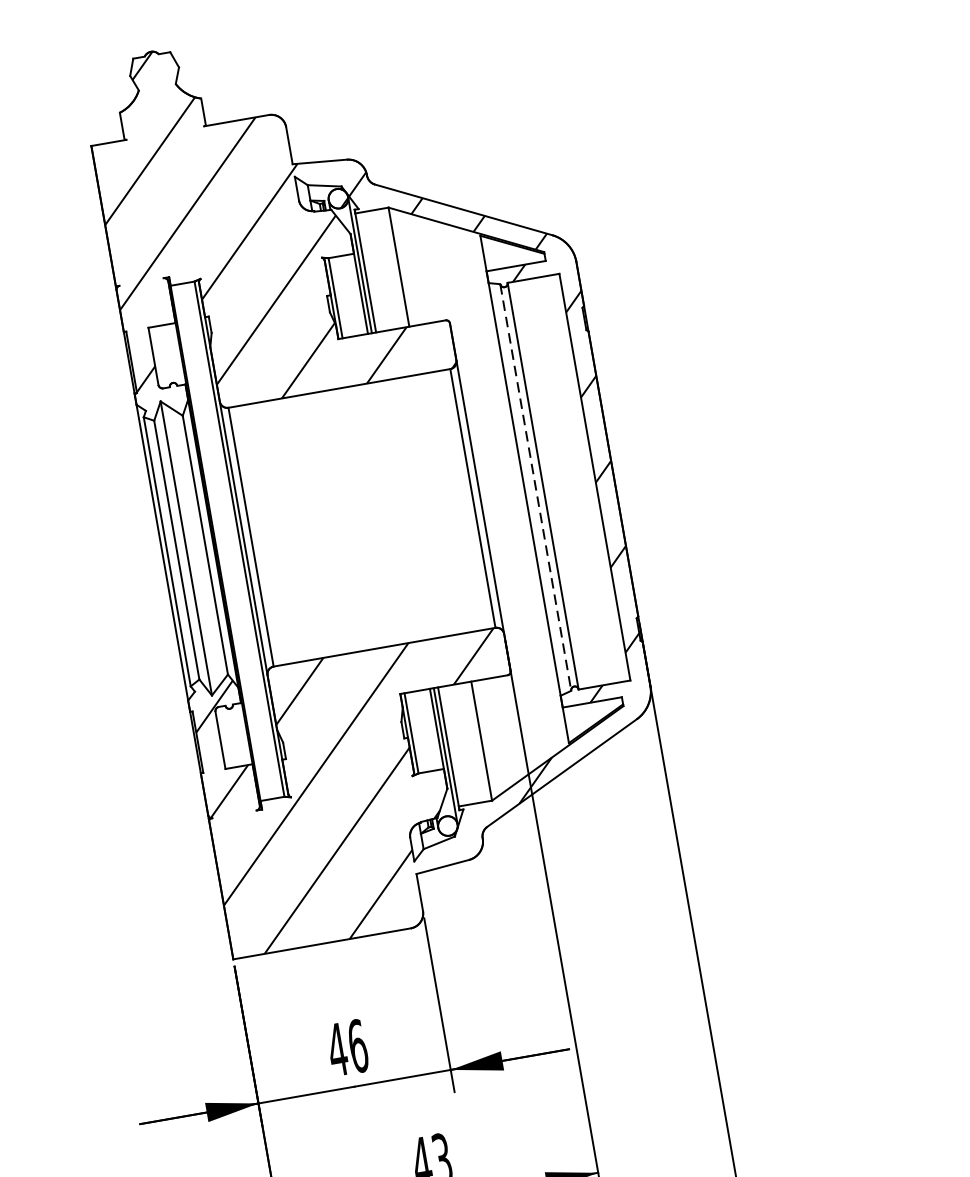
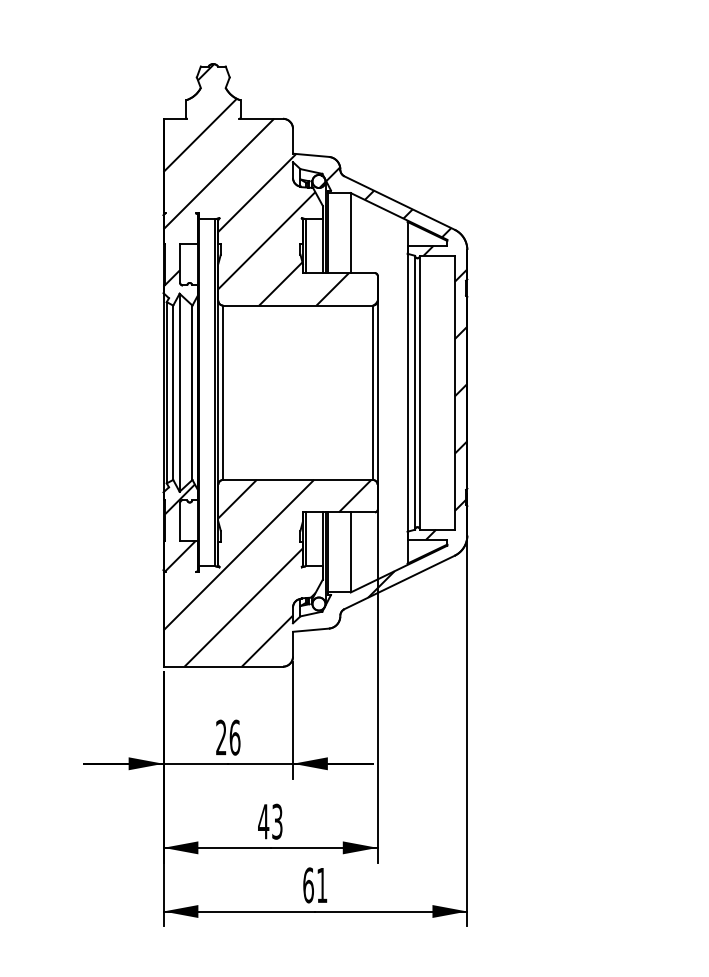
line: (536, 486) -> (415, 392), dashed -> solid
text: (336, 1049) -> (220, 737), 46 -> 26

